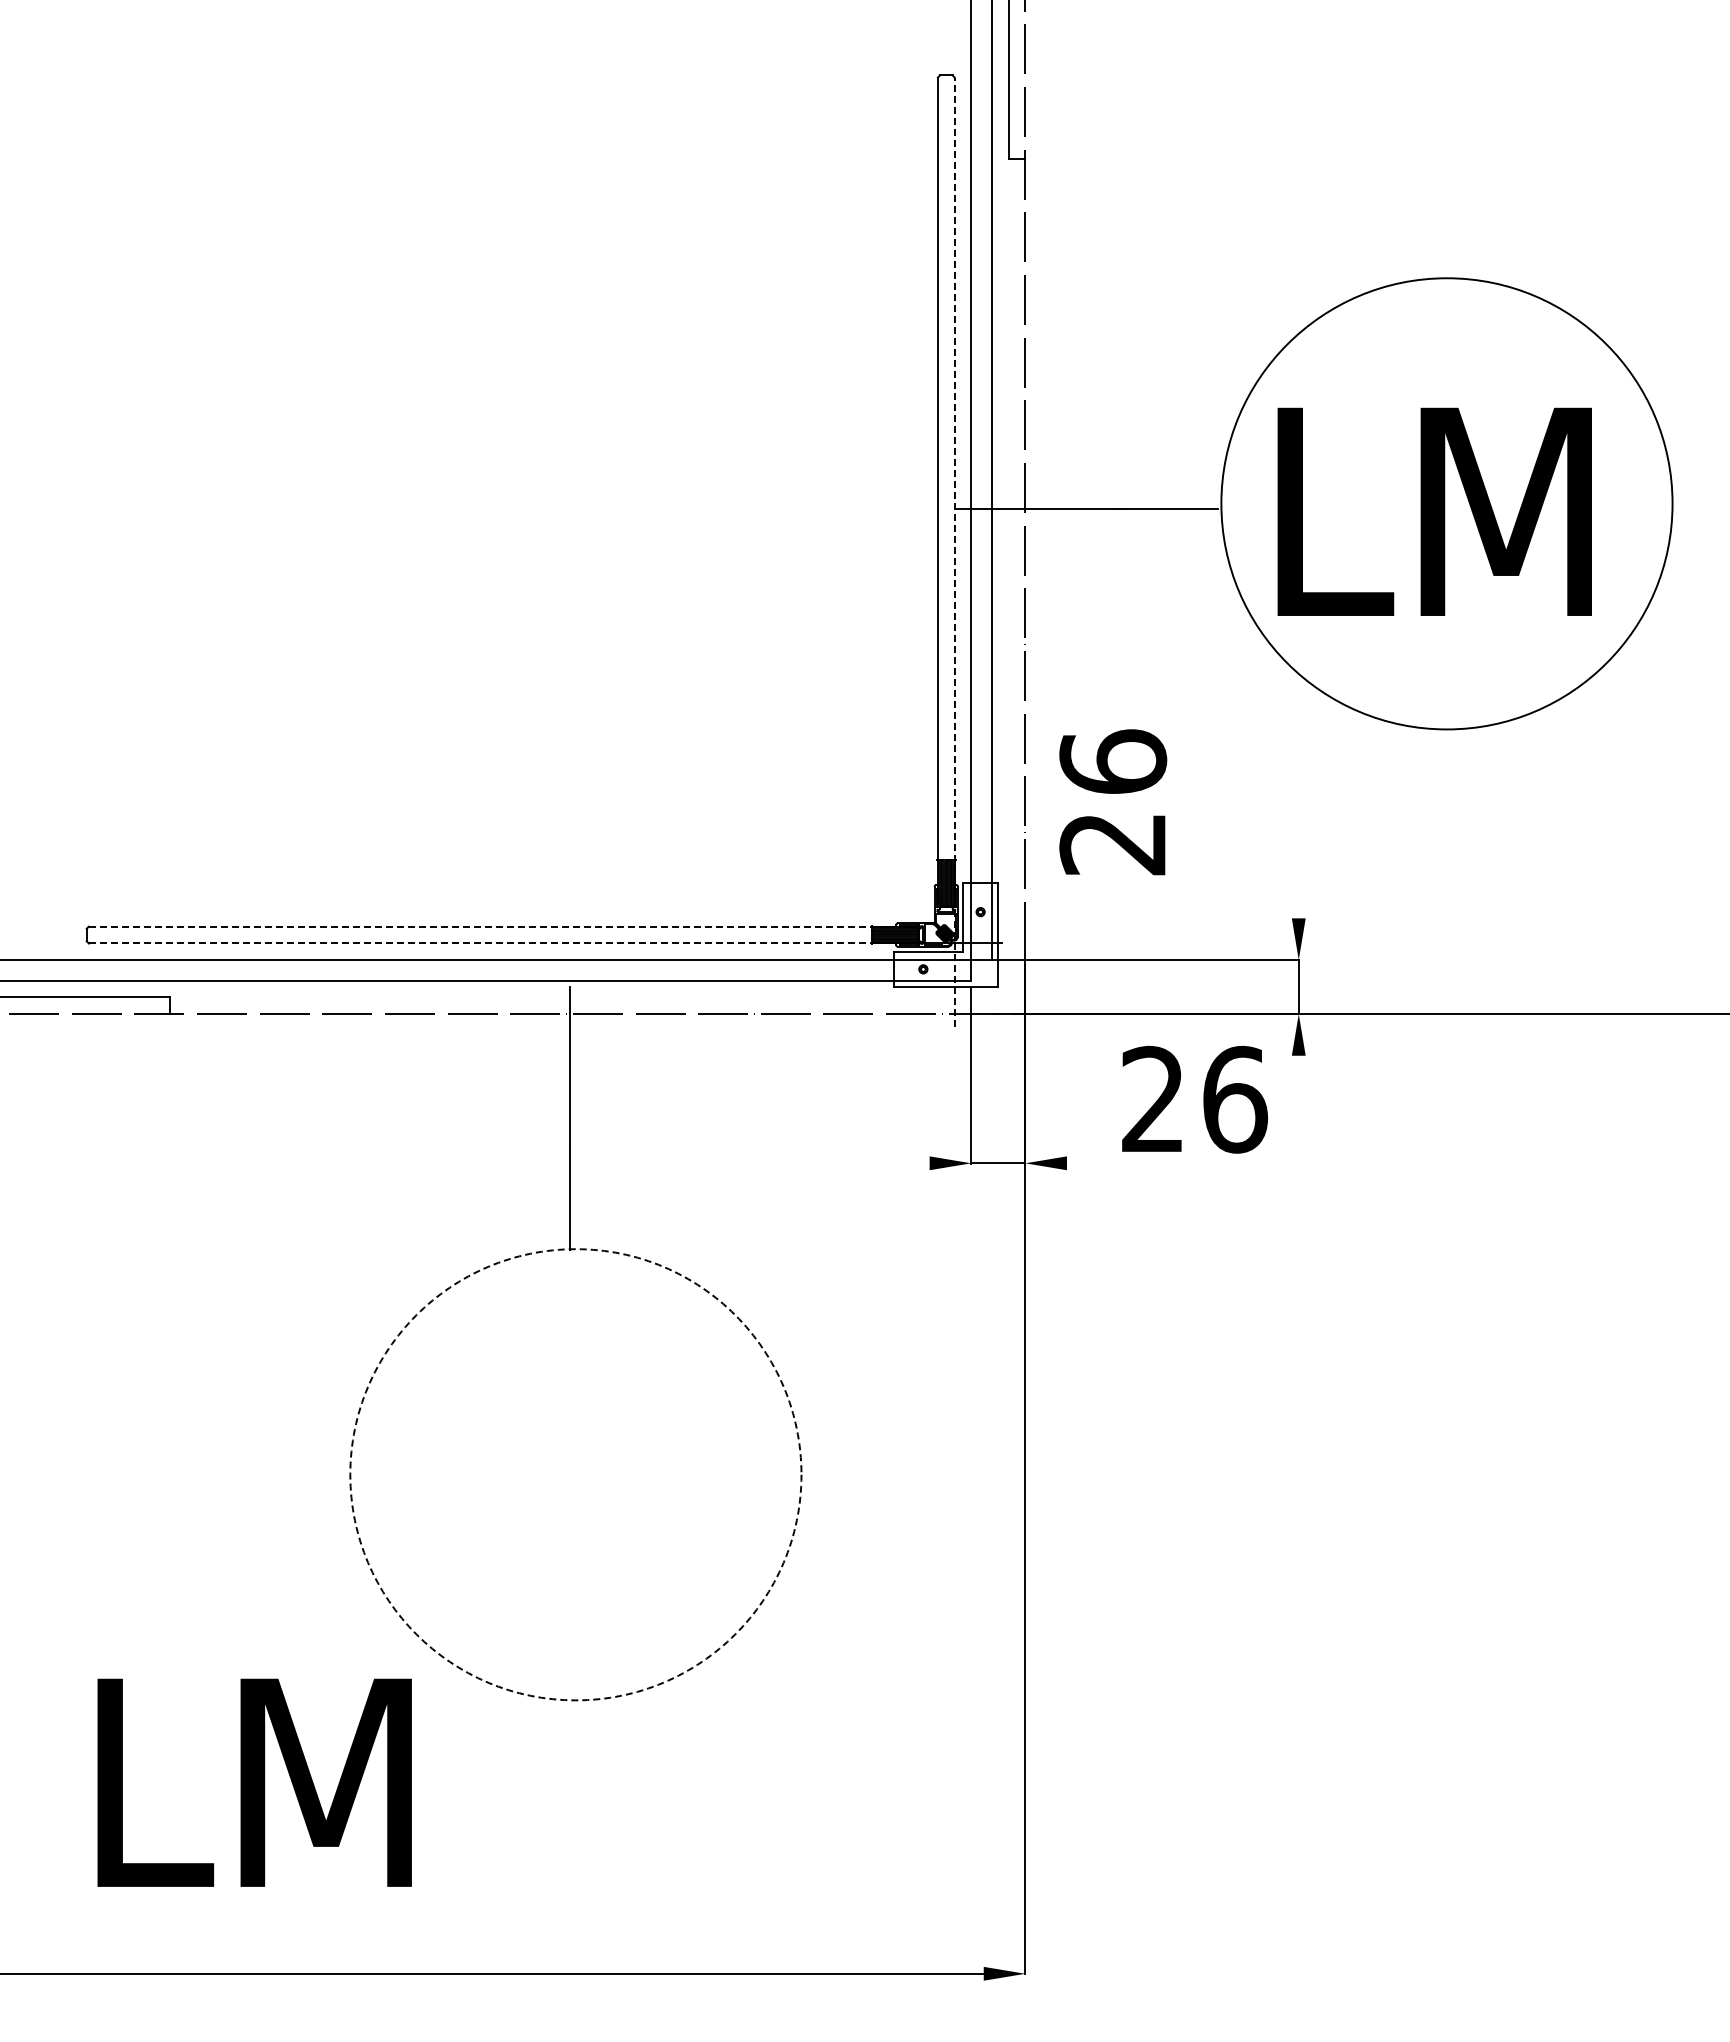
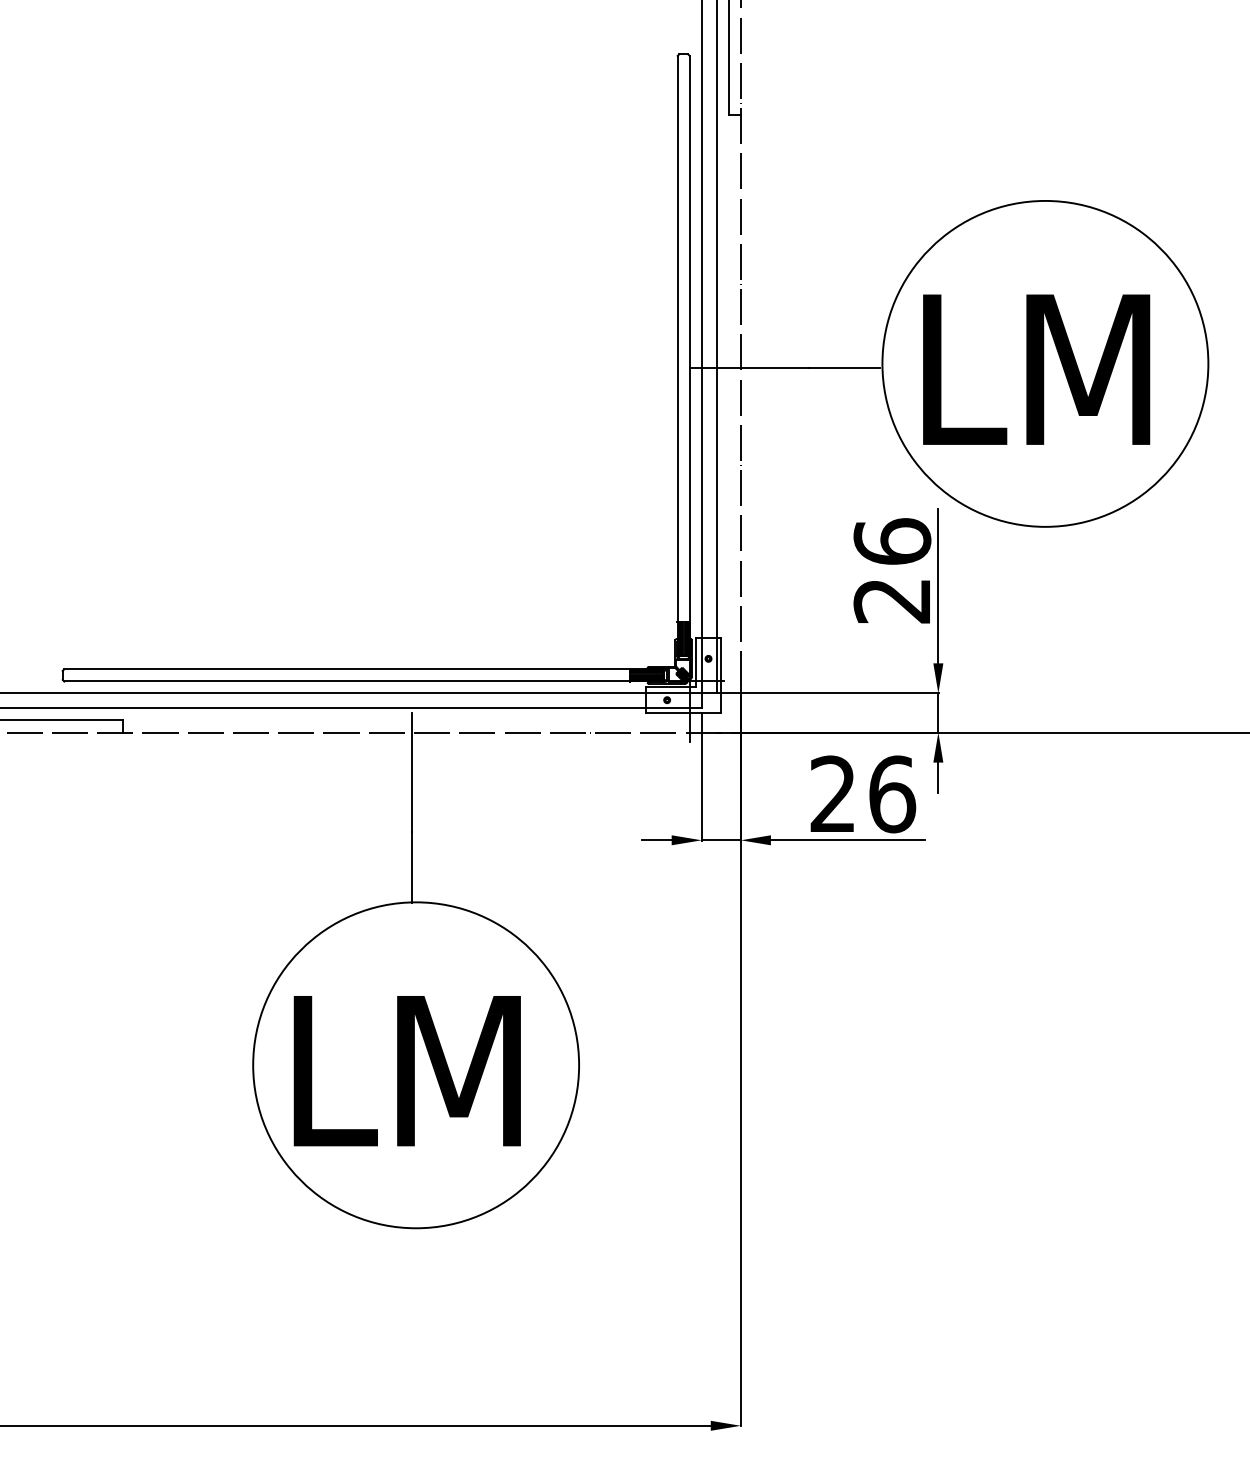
line: (954, 552) -> (689, 399), dashed -> solid
text: (1113, 802) -> (892, 570), moved
line: (1298, 811) -> (938, 586), added
line: (480, 926) -> (347, 669), dashed -> solid
line: (480, 943) -> (347, 681), dashed -> solid
line: (1298, 1076) -> (938, 777), added
line: (908, 1163) -> (656, 840), added
line: (1173, 1163) -> (847, 840), added
circle: (575, 1474) -> (415, 1065), dashed -> solid
text: (254, 1782) -> (407, 1070), moved

